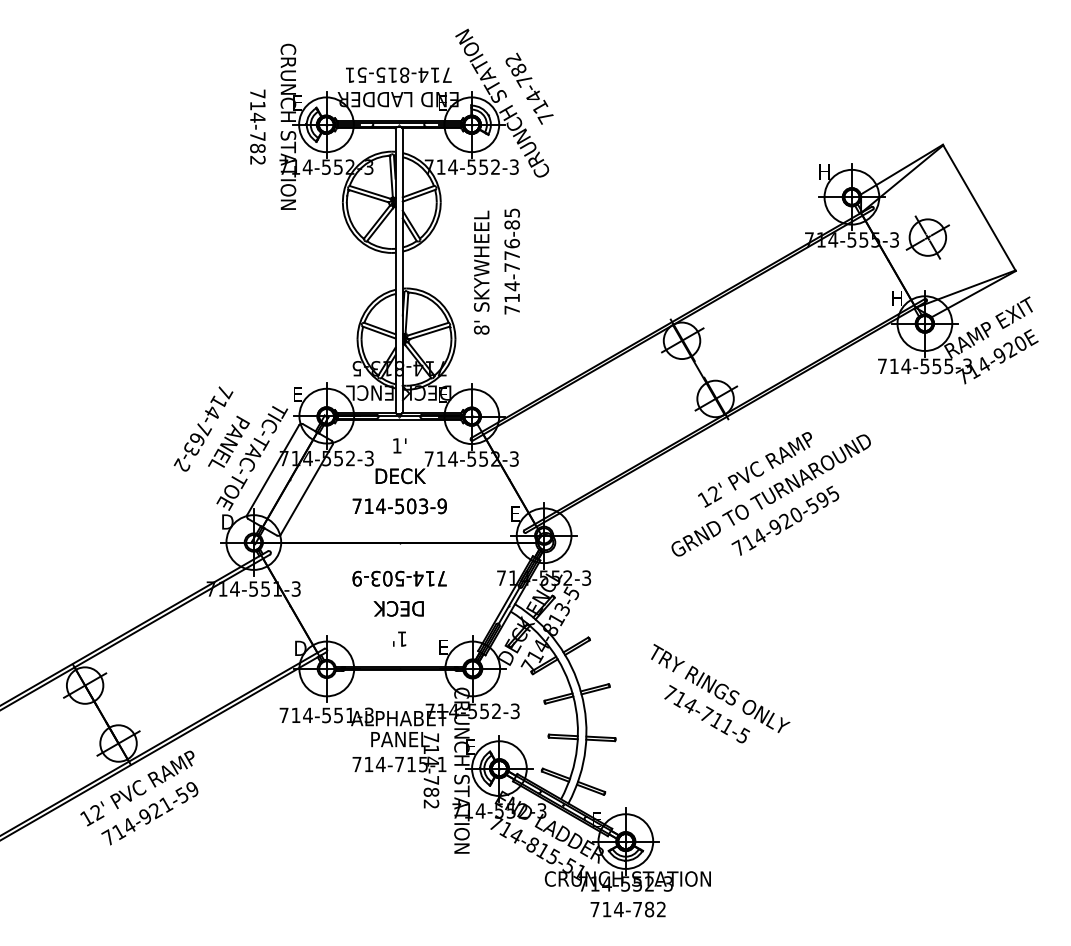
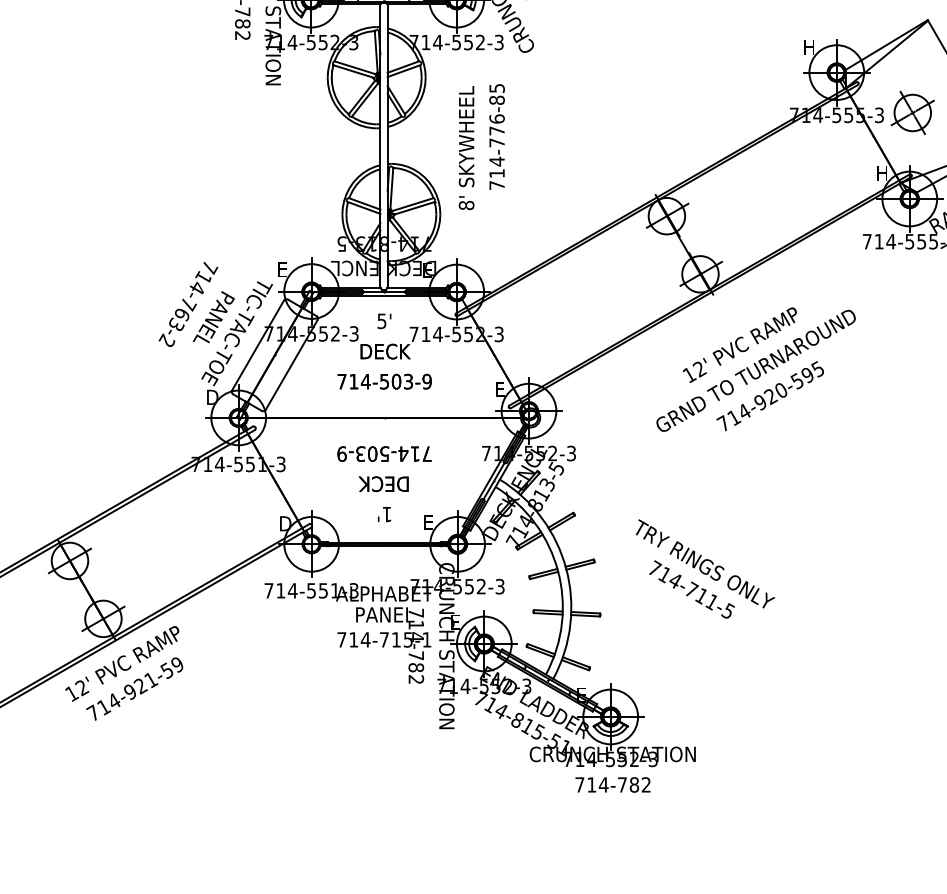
text: (396, 445) -> (381, 320), 1' -> 5'

